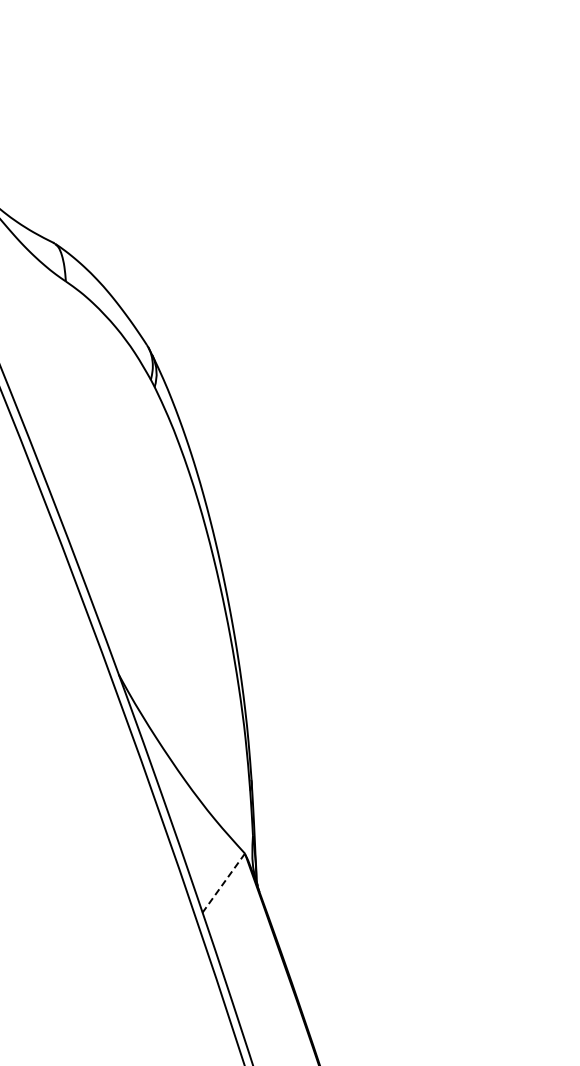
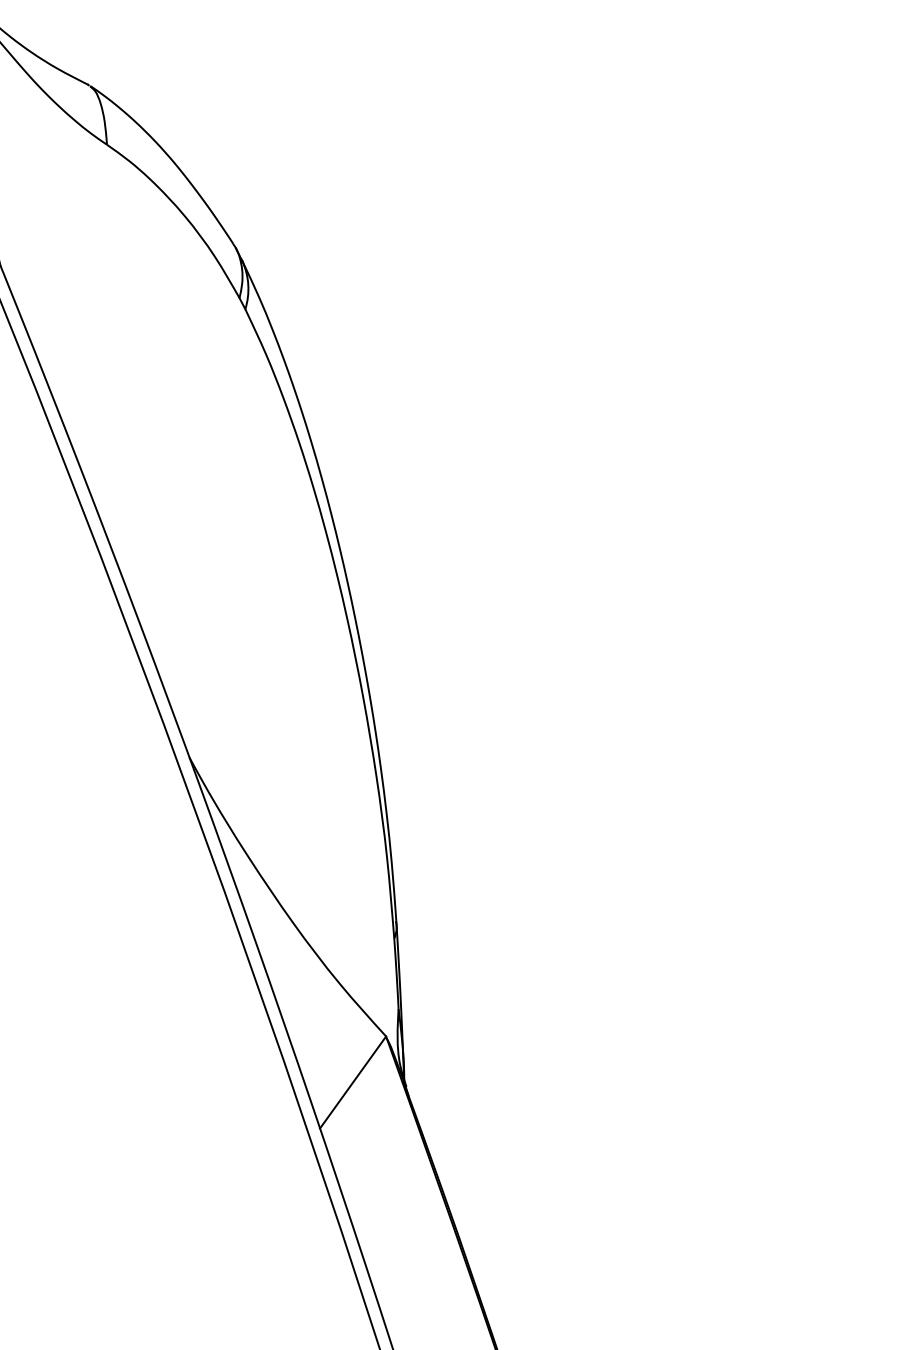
line: (223, 883) -> (352, 1083), dashed -> solid

